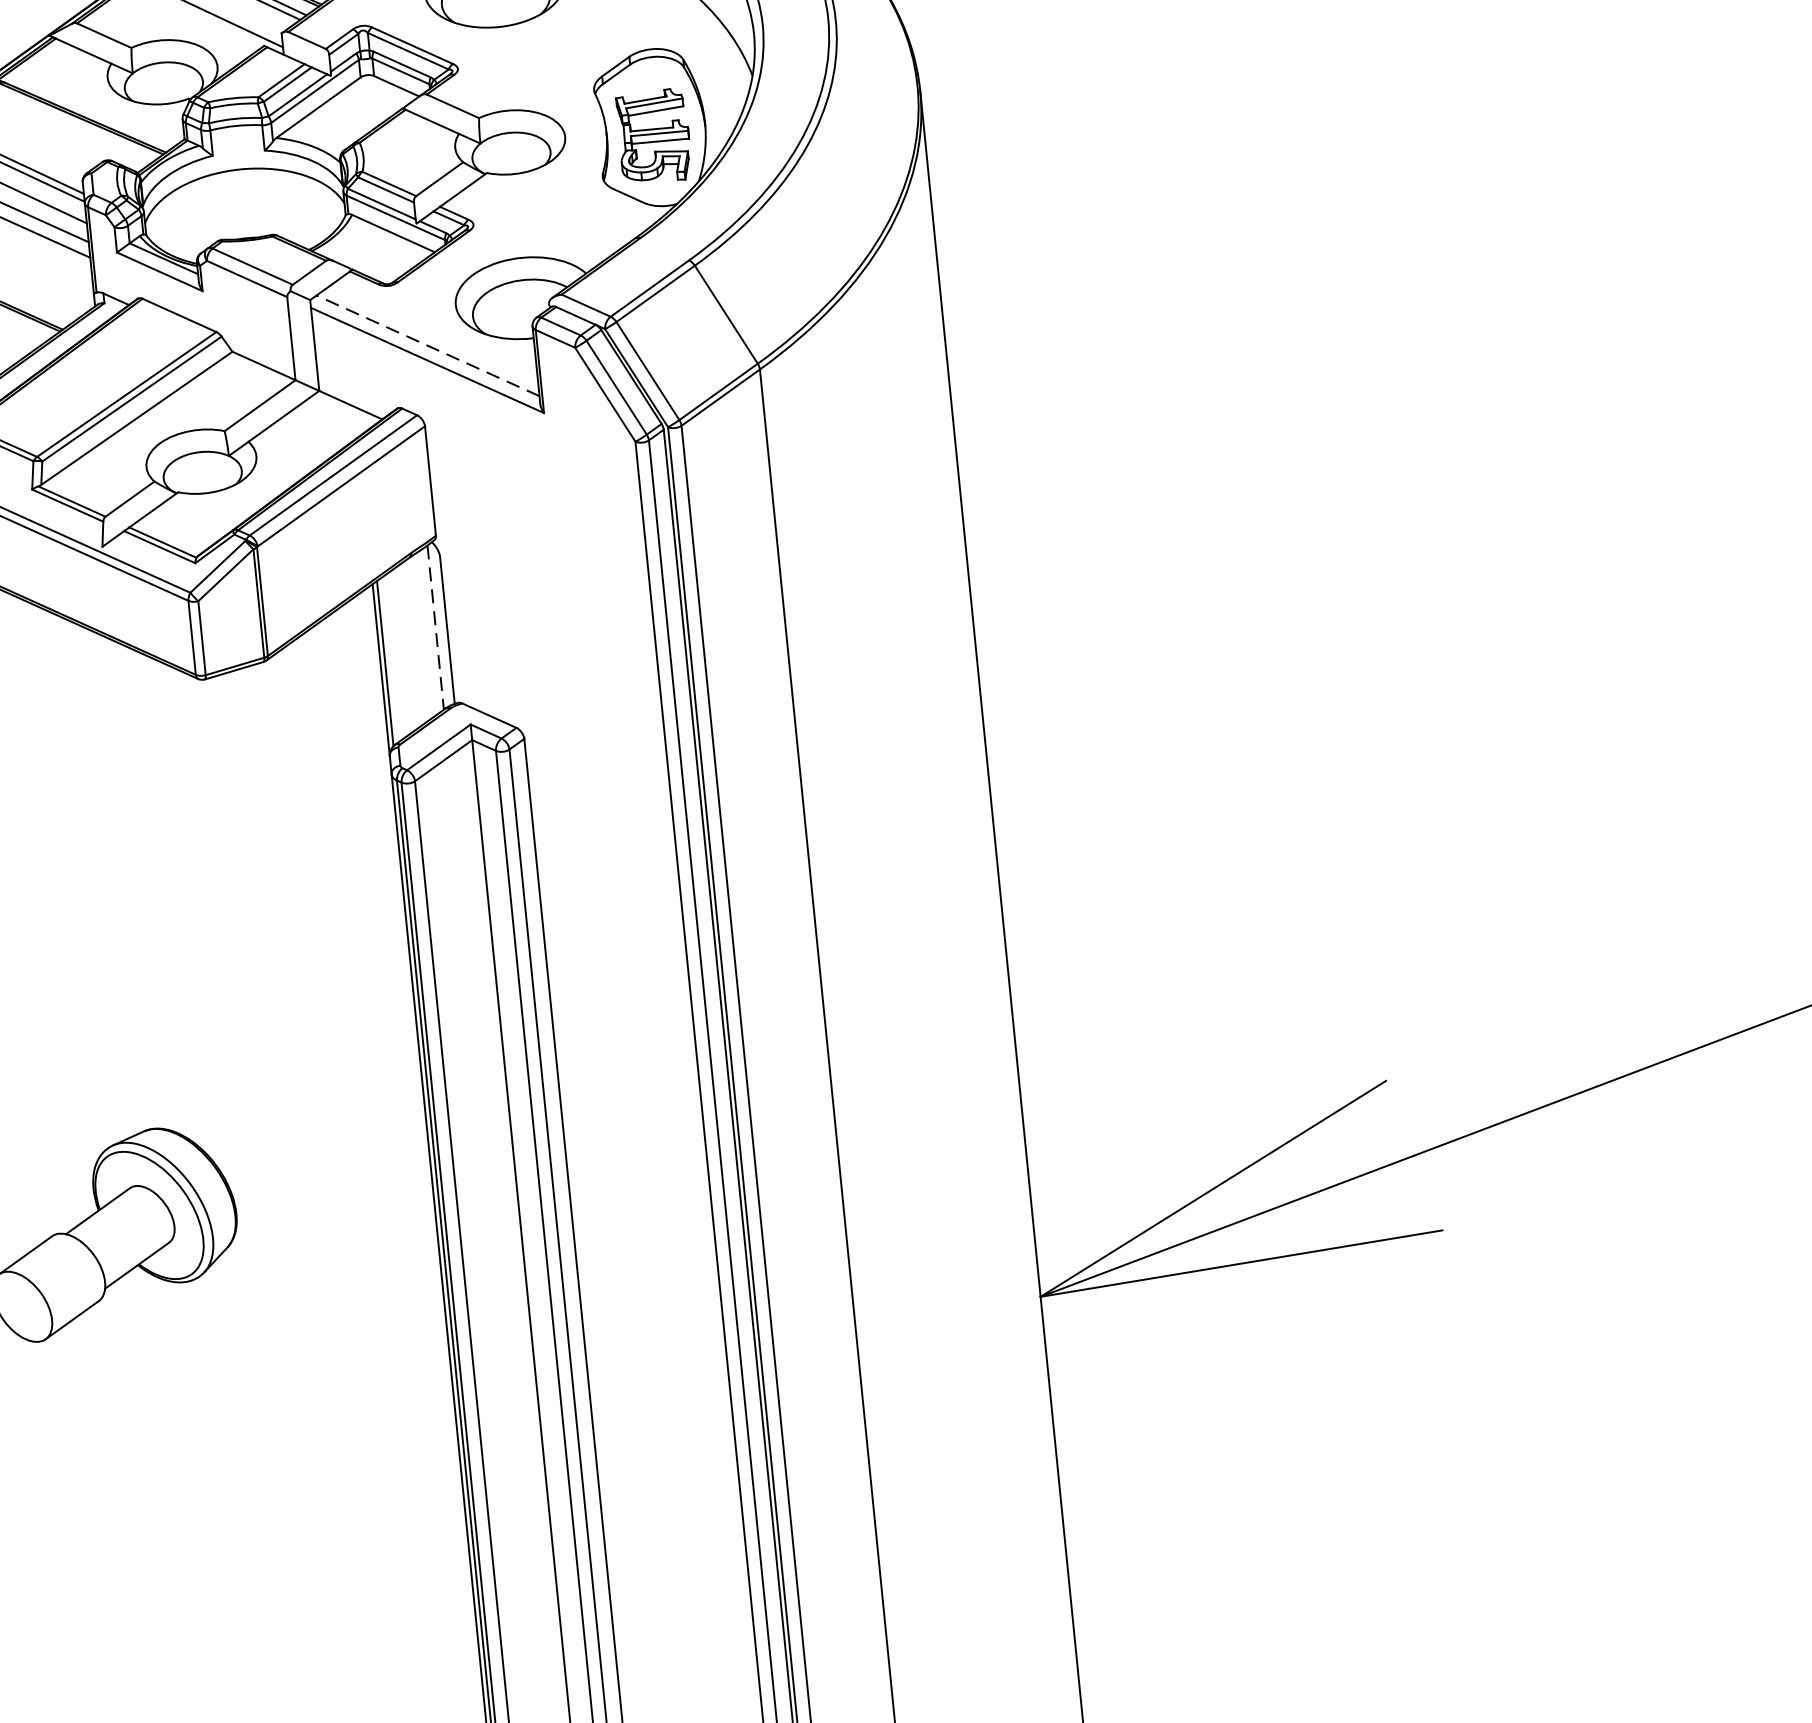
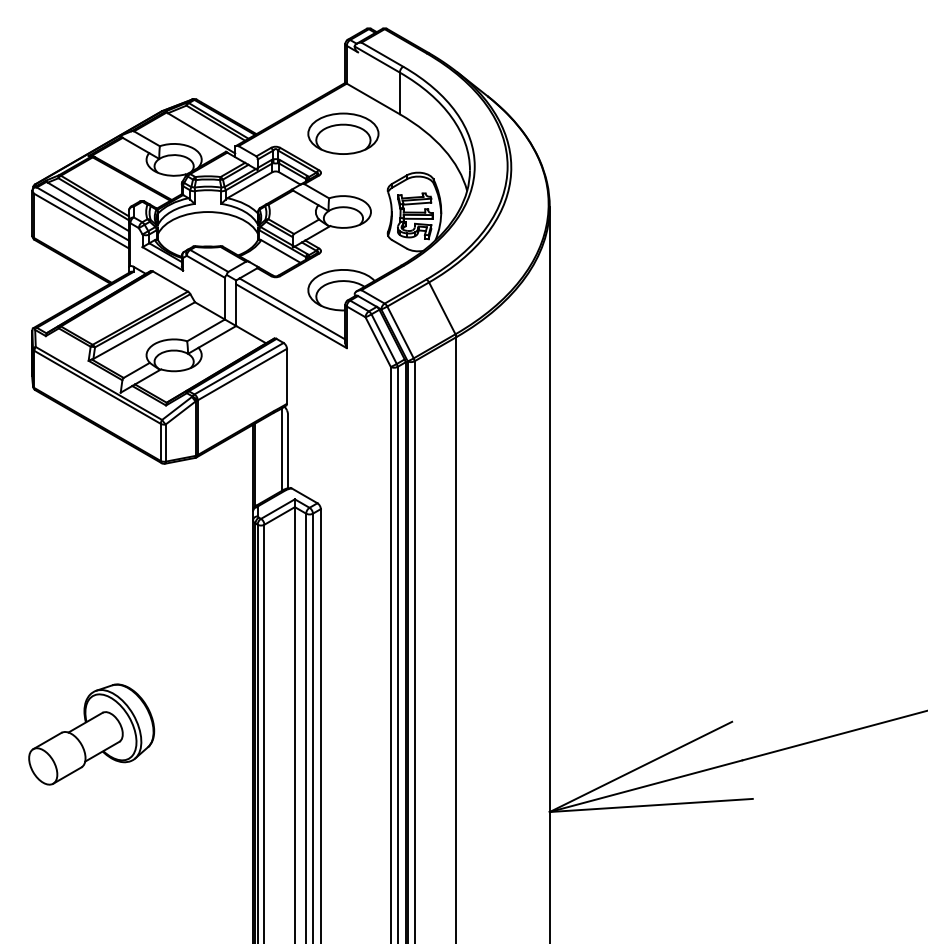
line: (427, 344) -> (292, 308), dashed -> solid
line: (436, 627) -> (282, 449), dashed -> solid

